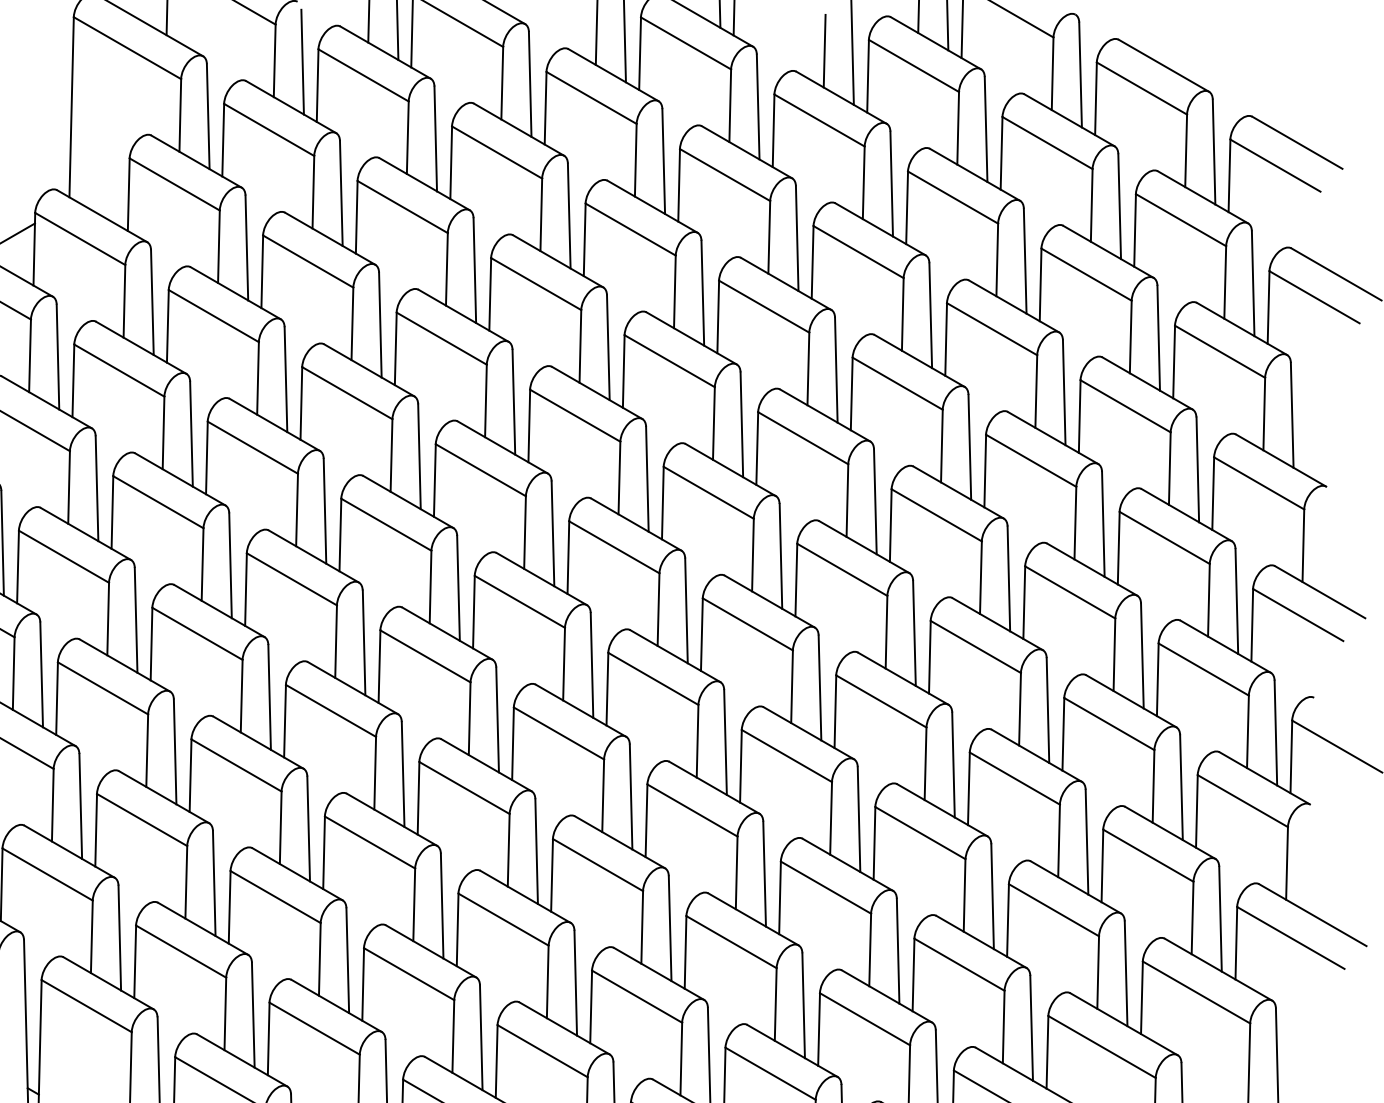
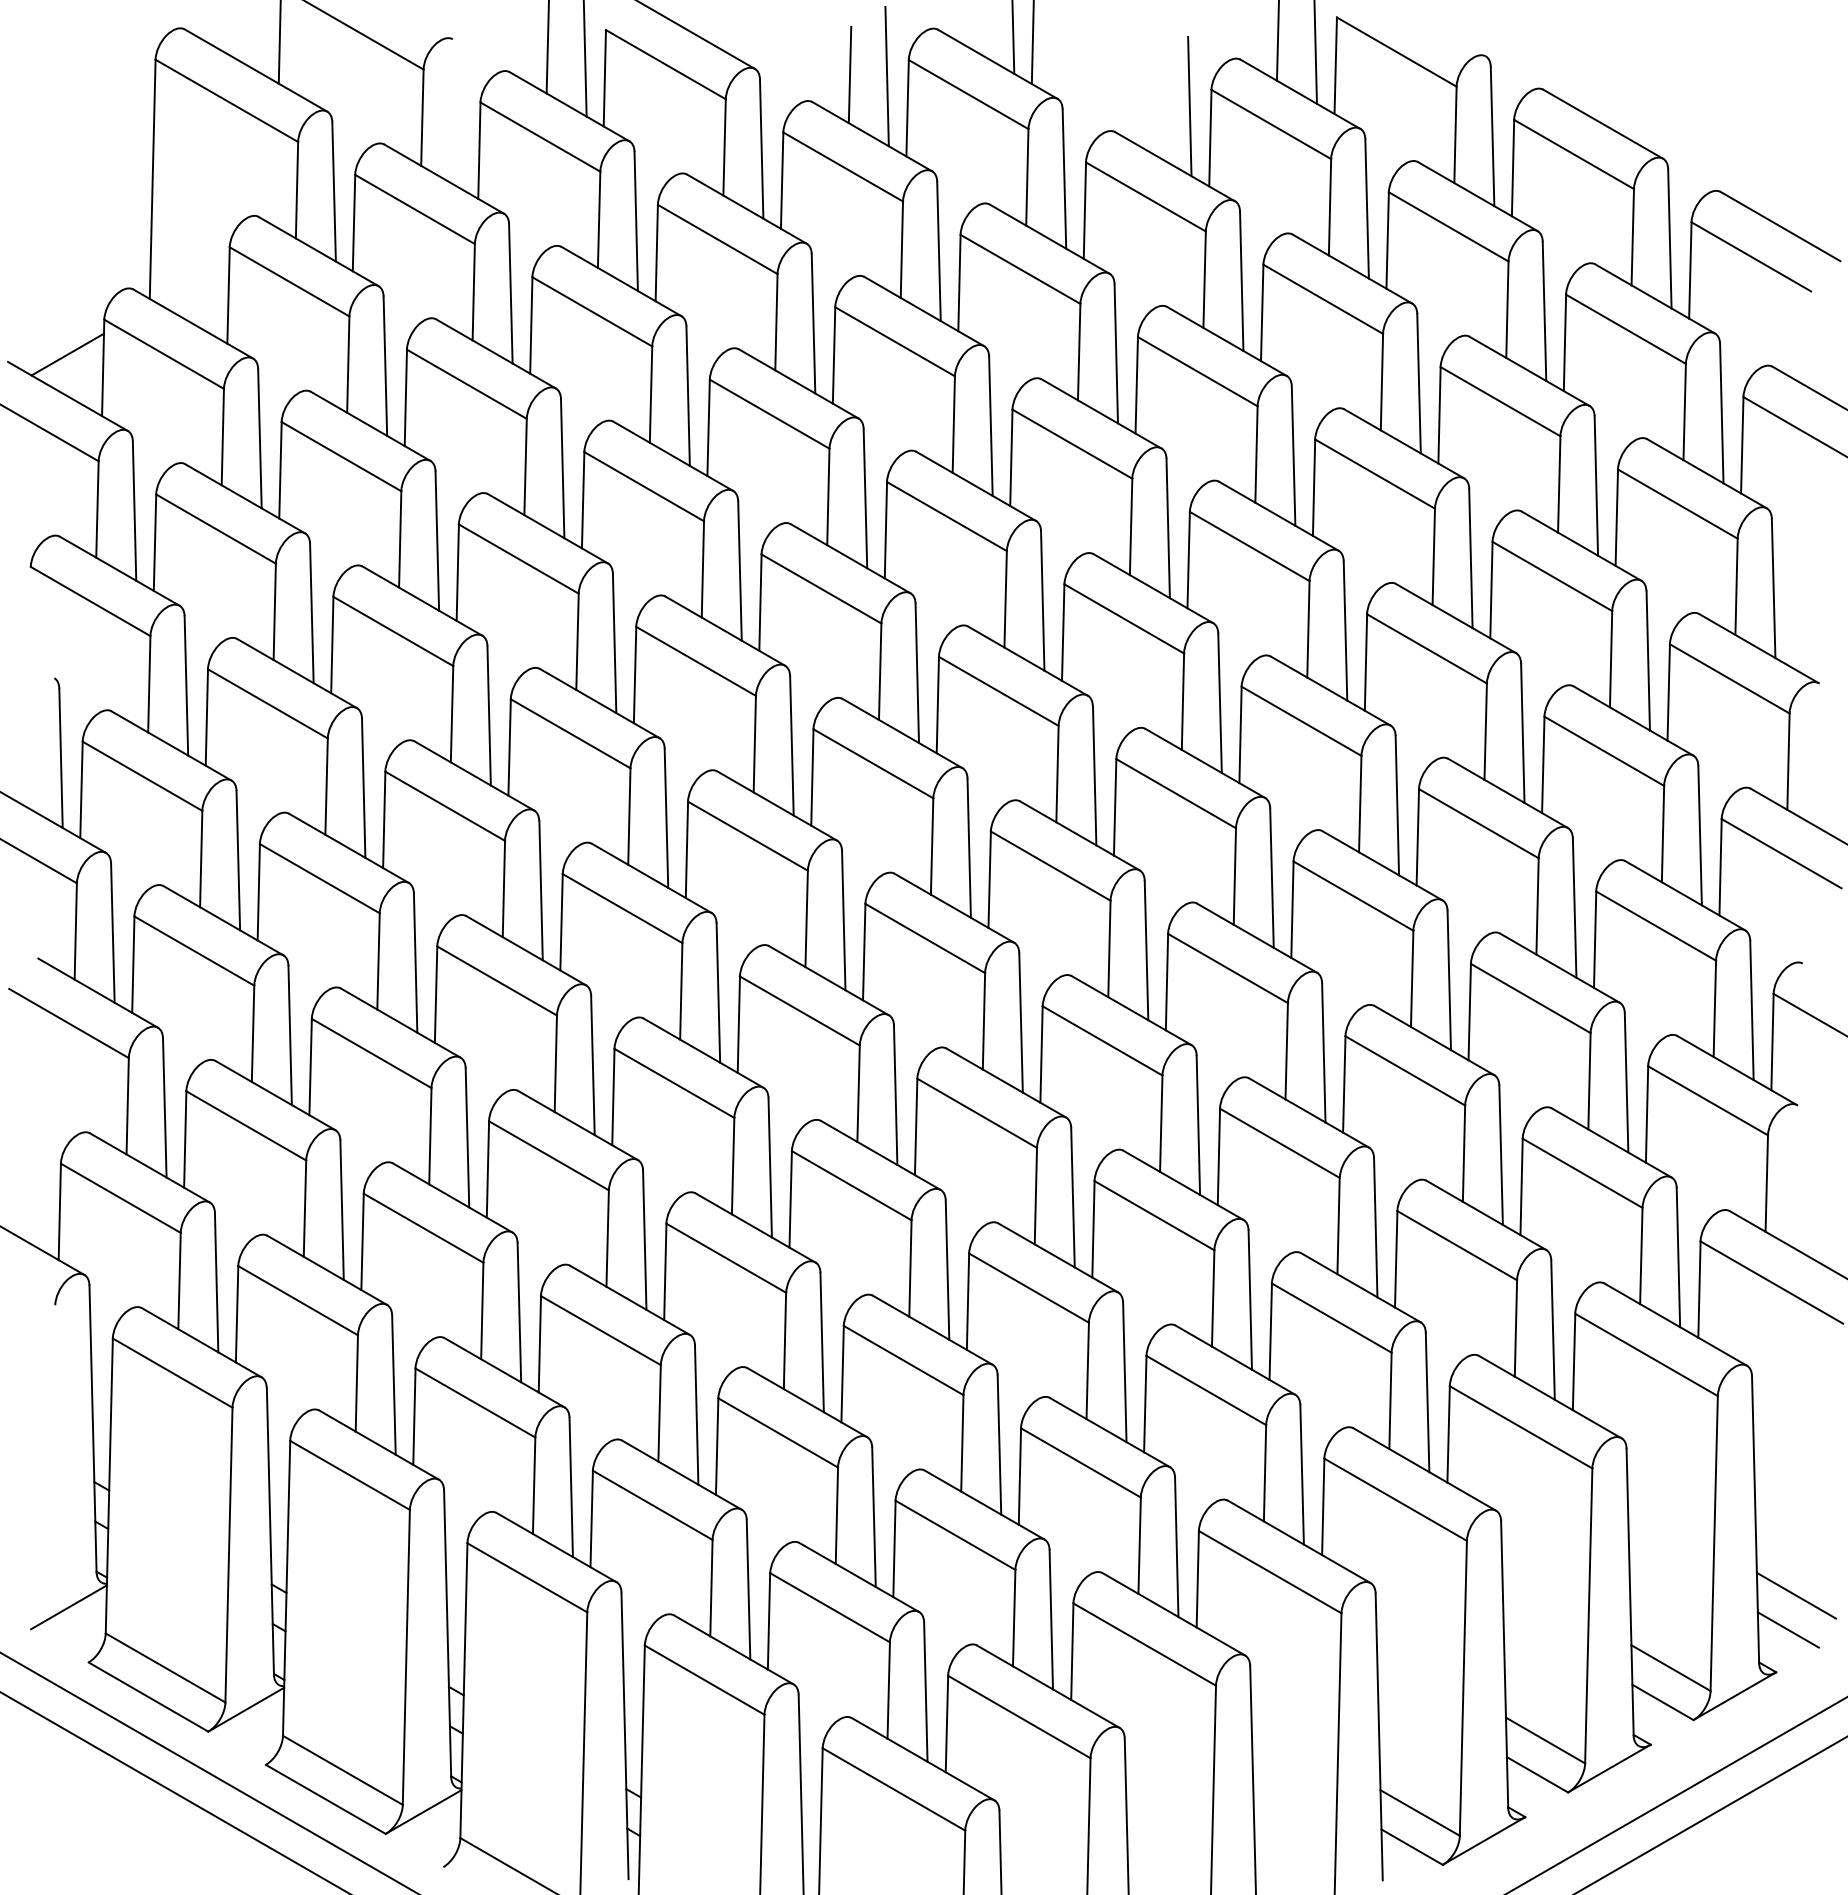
line: (824, 50) -> (1152, 104), removed
line: (302, 62) -> (459, 119), removed

